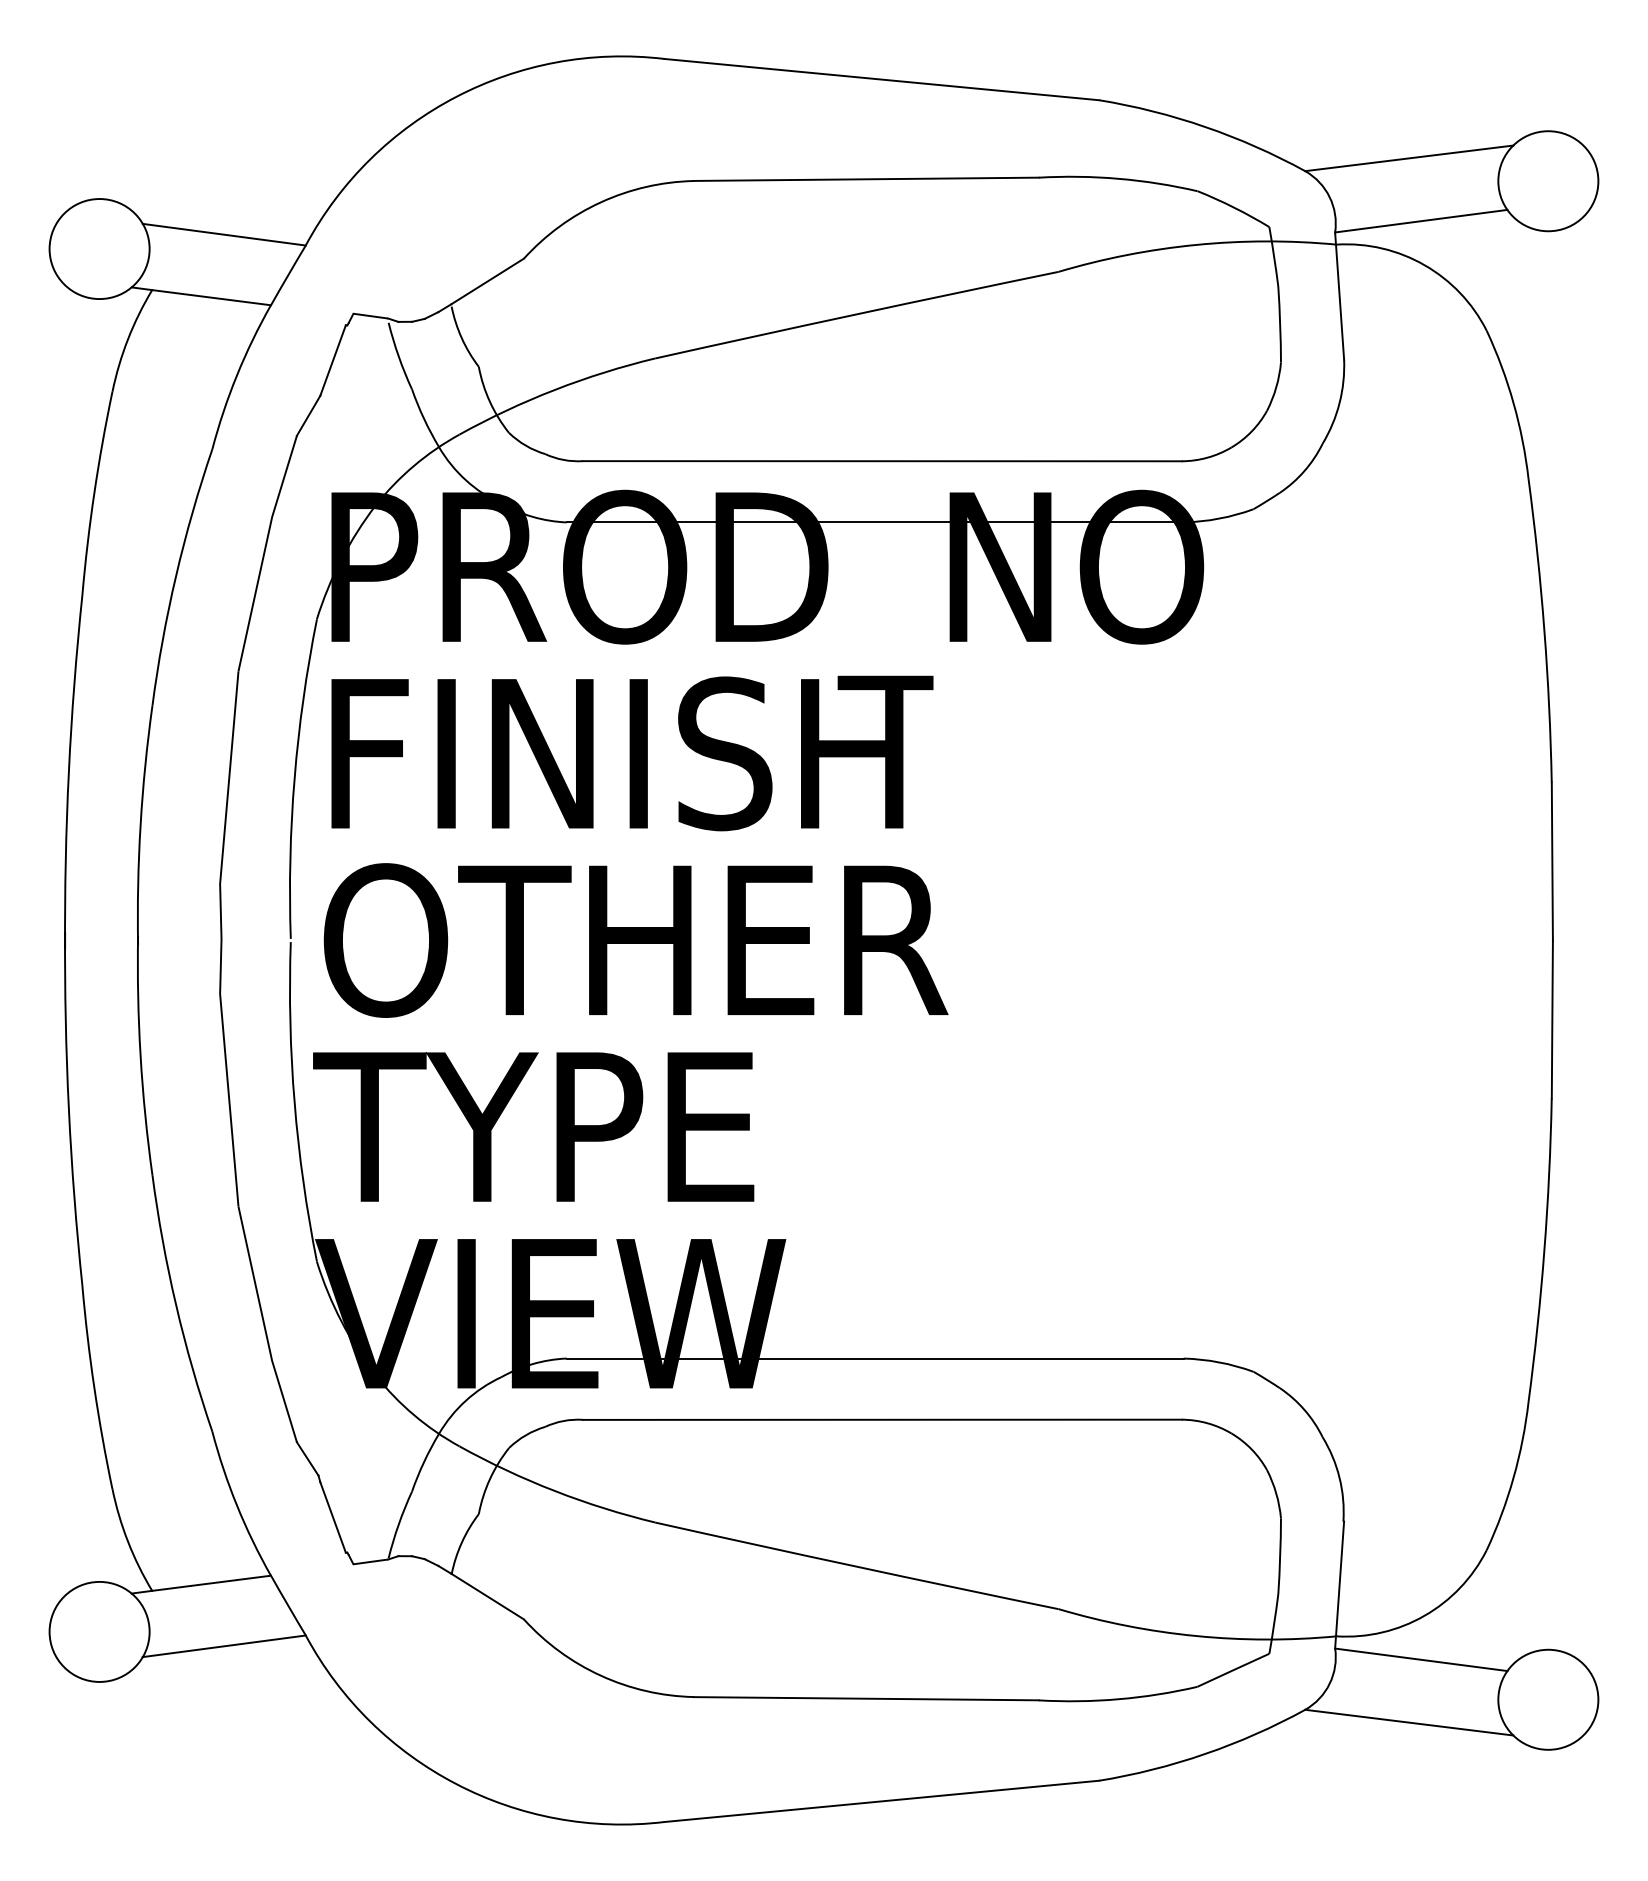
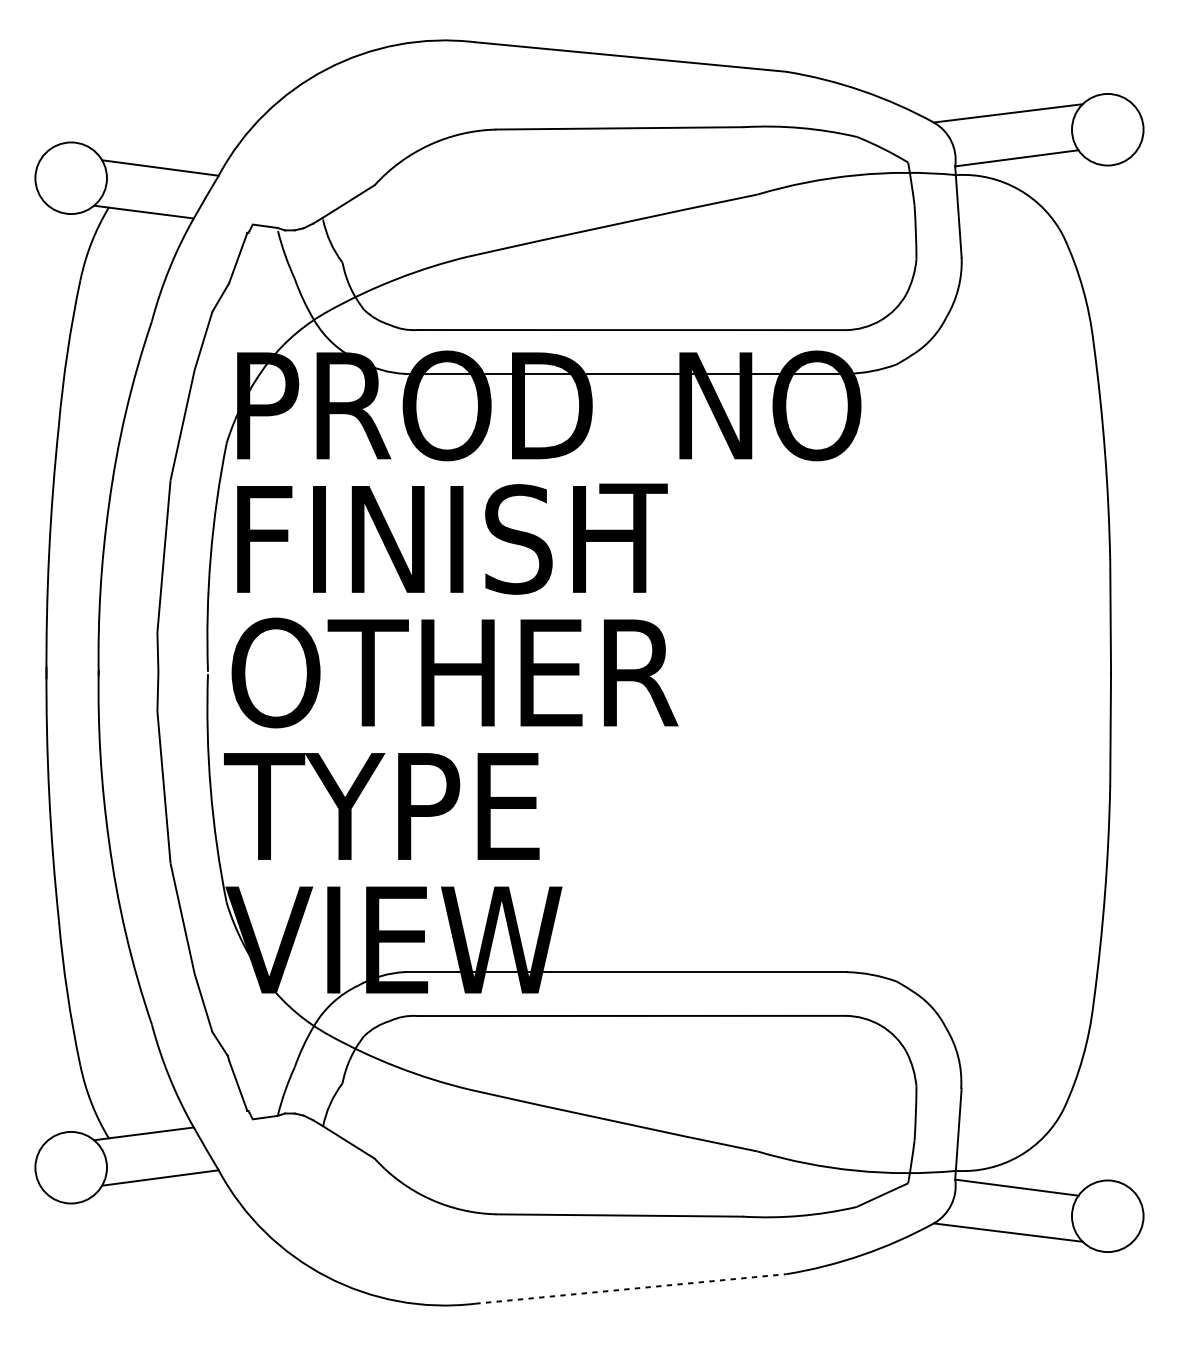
line: (882, 1801) -> (631, 1289), solid -> dashed

